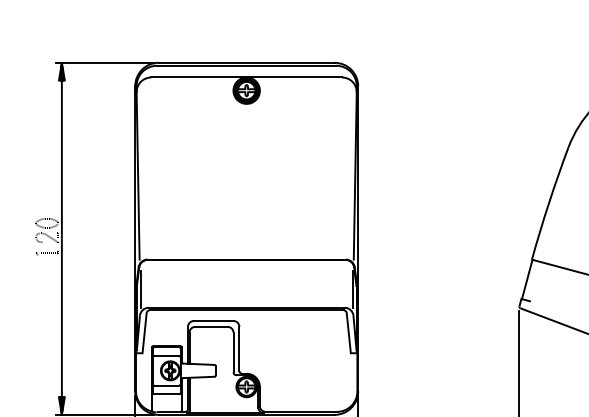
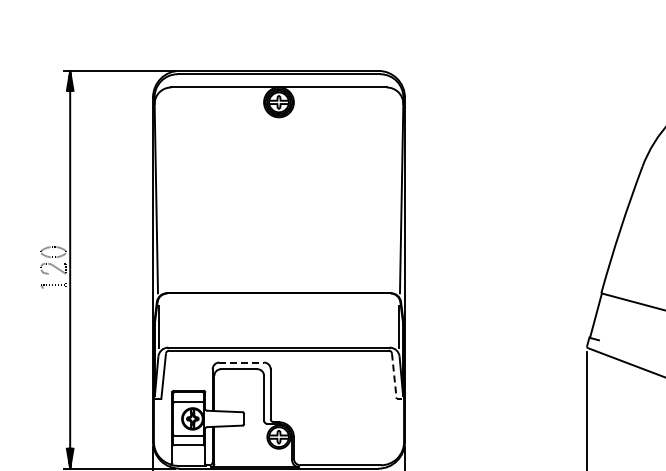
line: (214, 320) -> (242, 362), solid -> dashed
line: (348, 337) -> (394, 381), solid -> dashed

